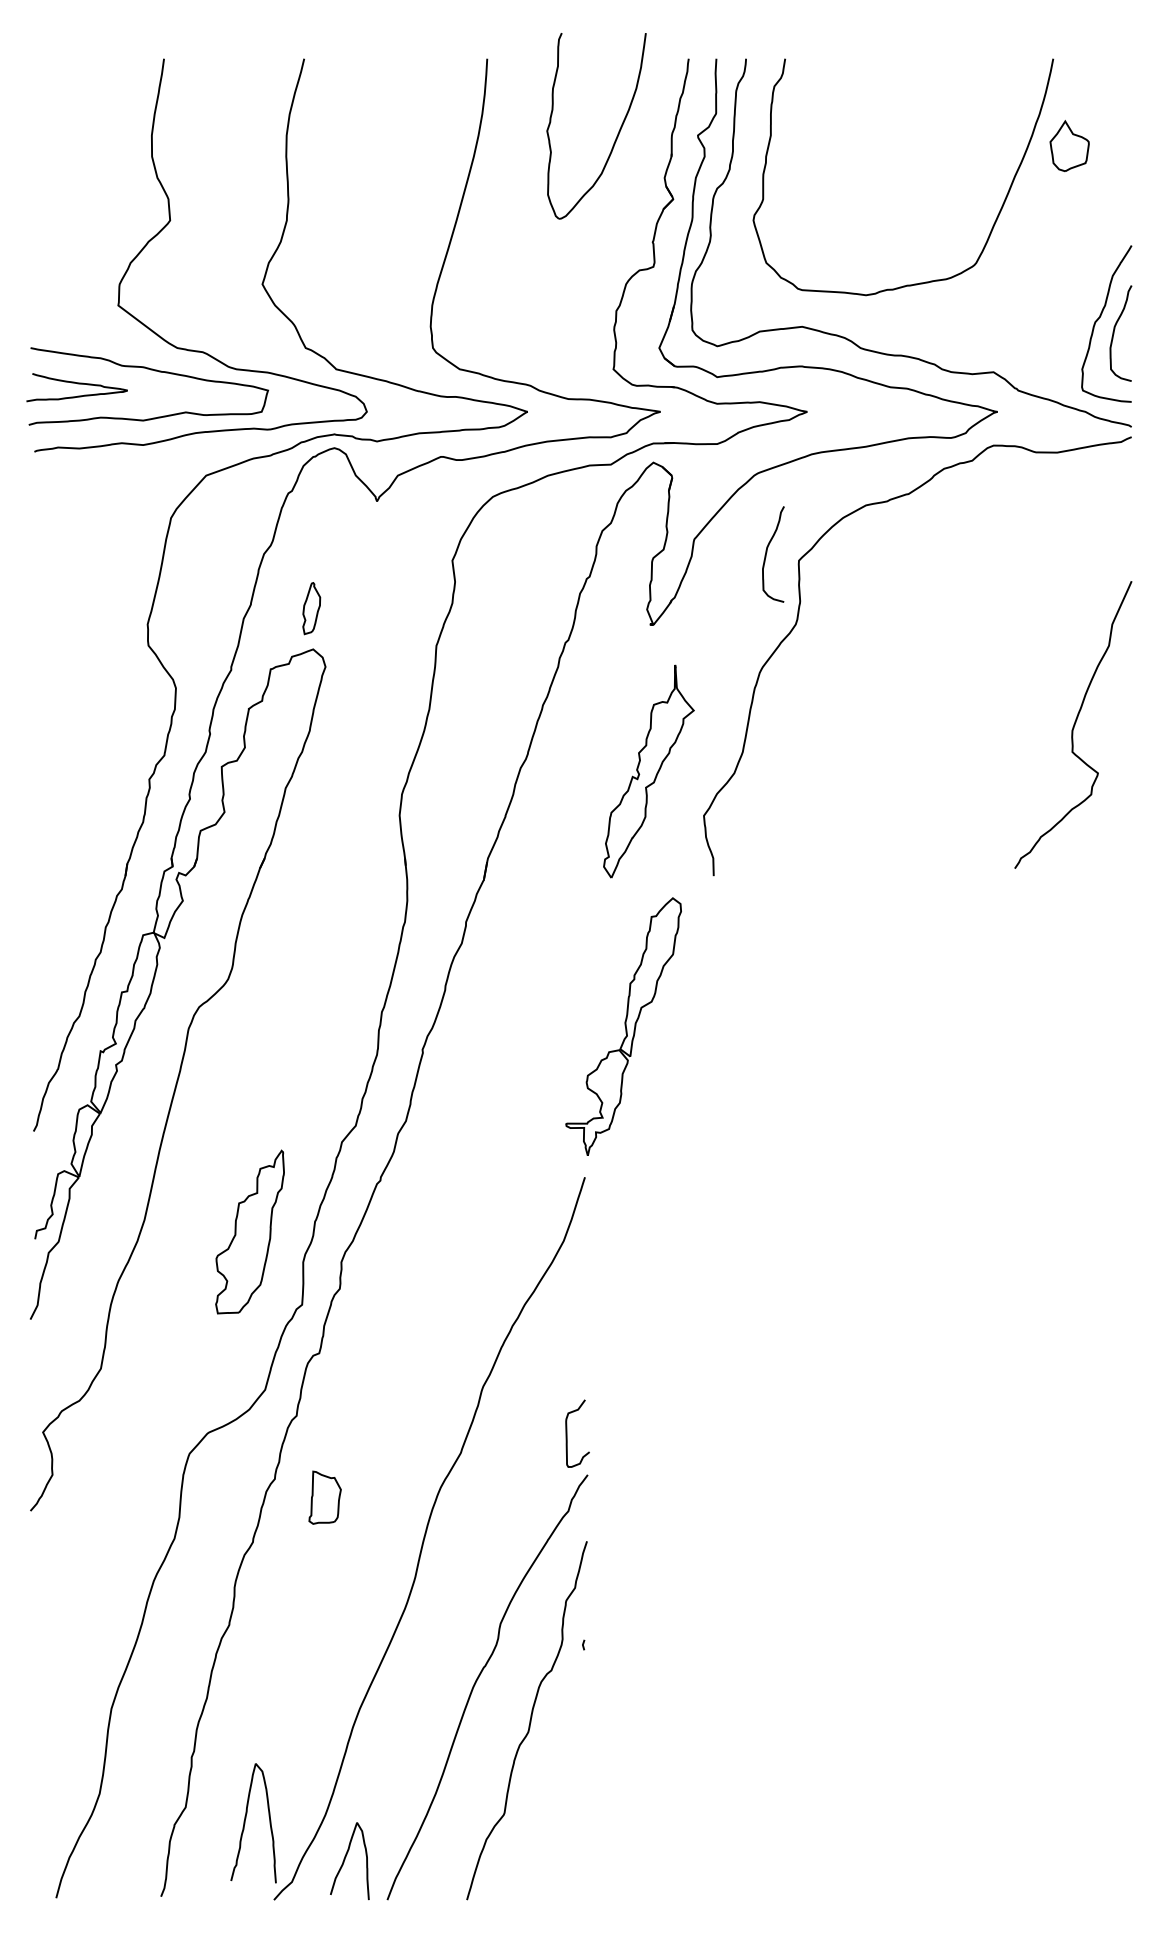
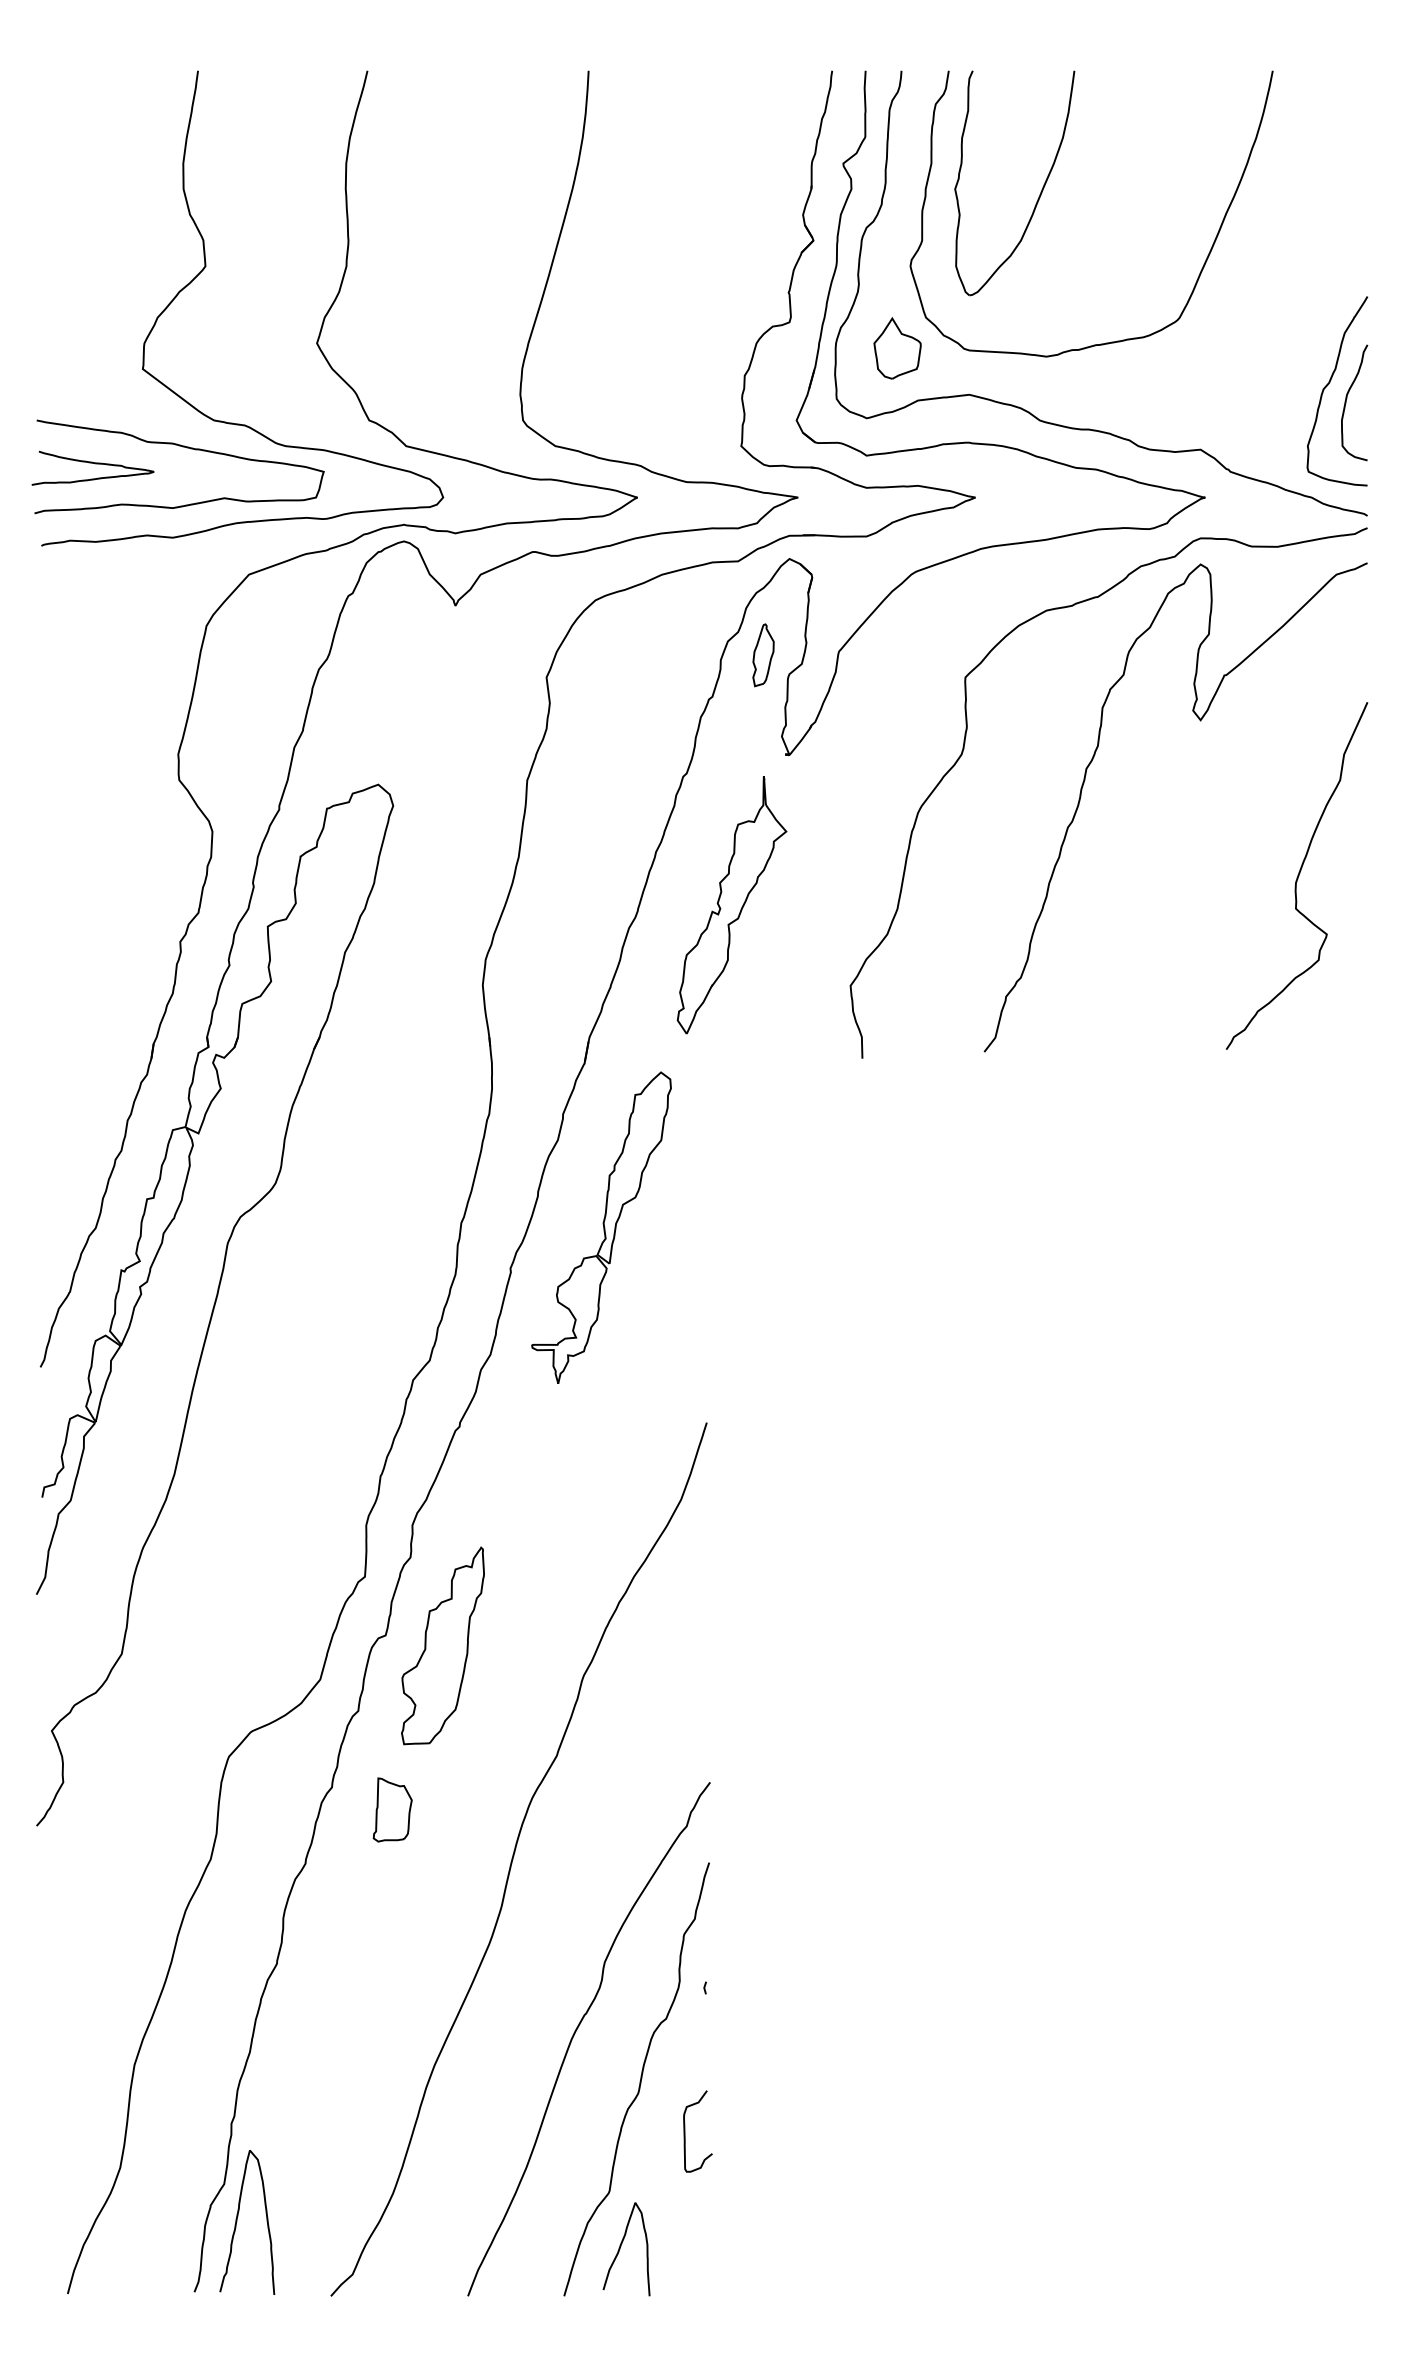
part: (616, 137) -> (1038, 196), moved
part: (1069, 146) -> (897, 348), moved
curve: (766, 554) -> (926, 669), removed
curve: (993, 597) -> (1200, 721), added
part: (311, 608) -> (763, 655), moved
part: (648, 771) -> (731, 905), moved
part: (623, 1026) -> (601, 1227), moved
part: (249, 1231) -> (442, 1645), moved
curve: (567, 1433) -> (685, 2131), moved
curve: (245, 1823) -> (237, 2222), moved
curve: (345, 1858) -> (621, 2246), moved

